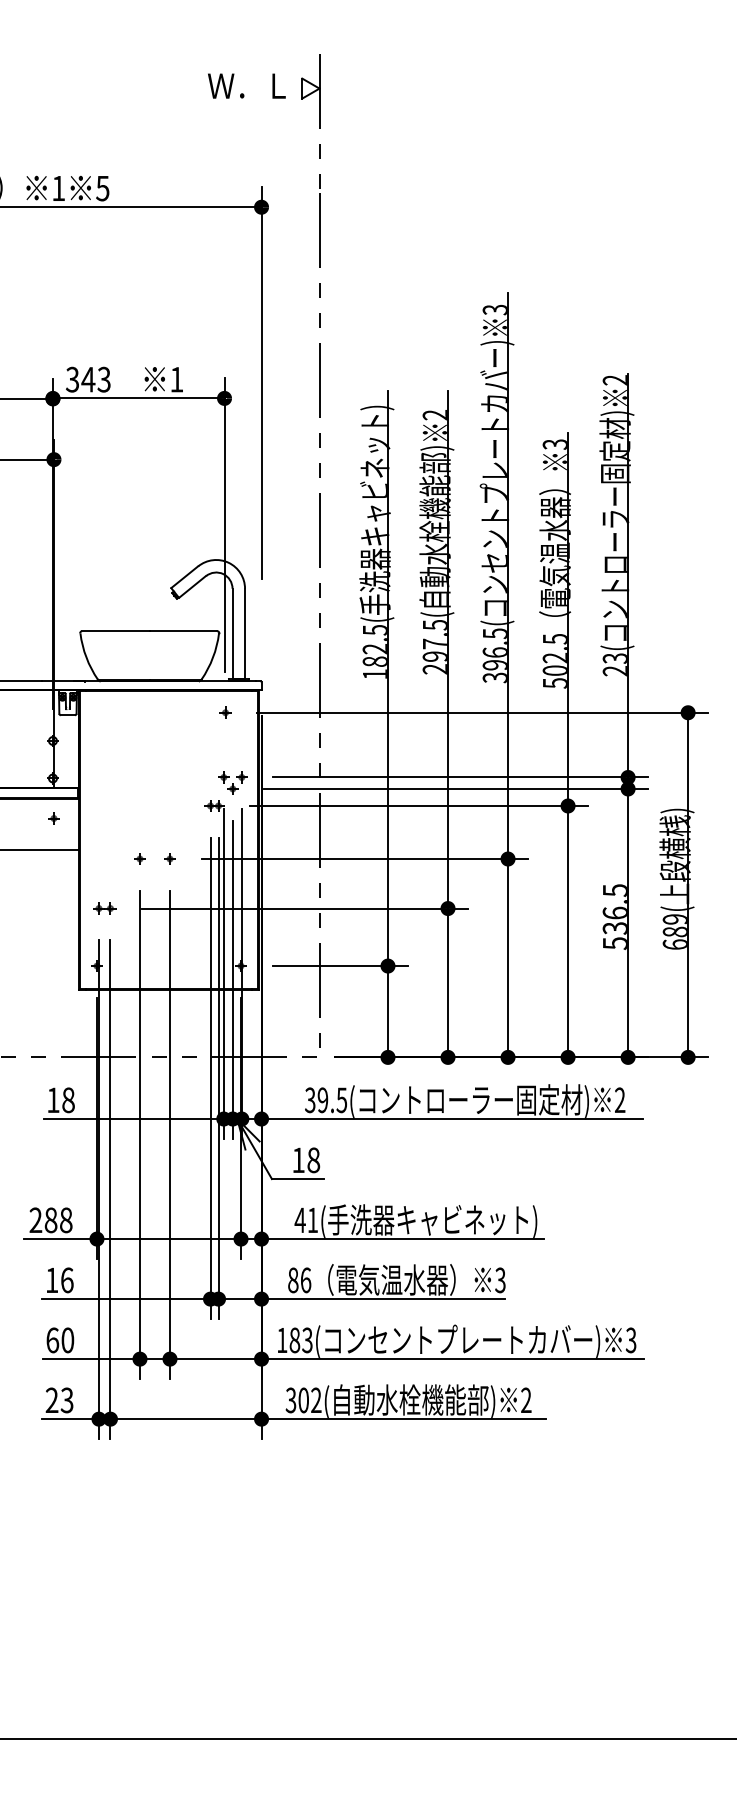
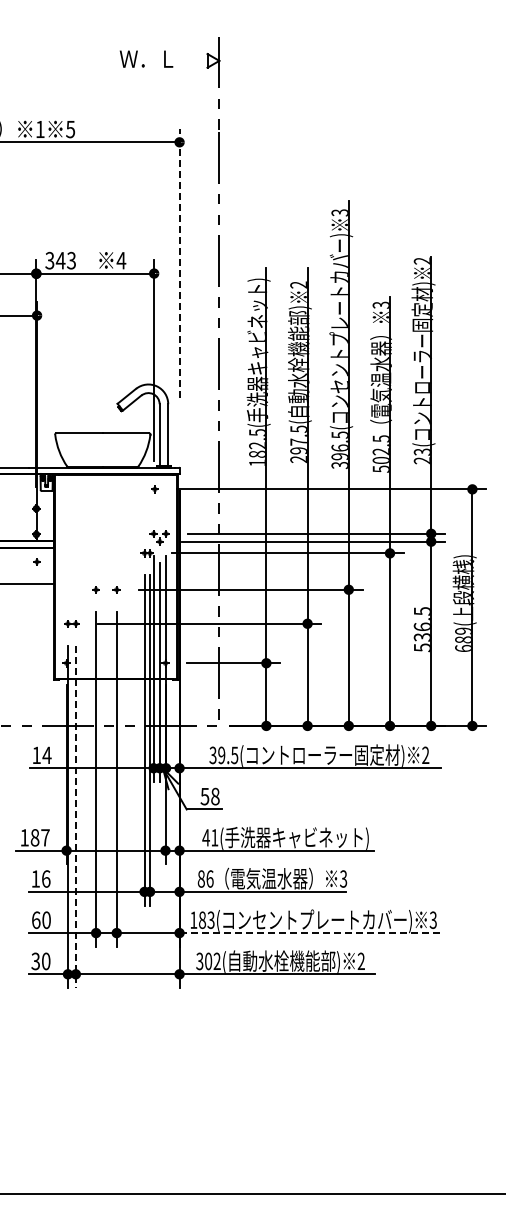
text: (246, 85) -> (146, 58), moved
text: (176, 379) -> (121, 260), 1 -> 4
line: (261, 383) -> (179, 263), solid -> dashed
text: (67, 1100) -> (46, 755), 18 -> 14
text: (297, 1160) -> (204, 796), 18 -> 58
line: (109, 1190) -> (75, 817), solid -> dashed
text: (50, 1219) -> (34, 837), 288 -> 187
line: (453, 1359) -> (311, 933), solid -> dashed
text: (58, 1400) -> (40, 961), 23 -> 30

